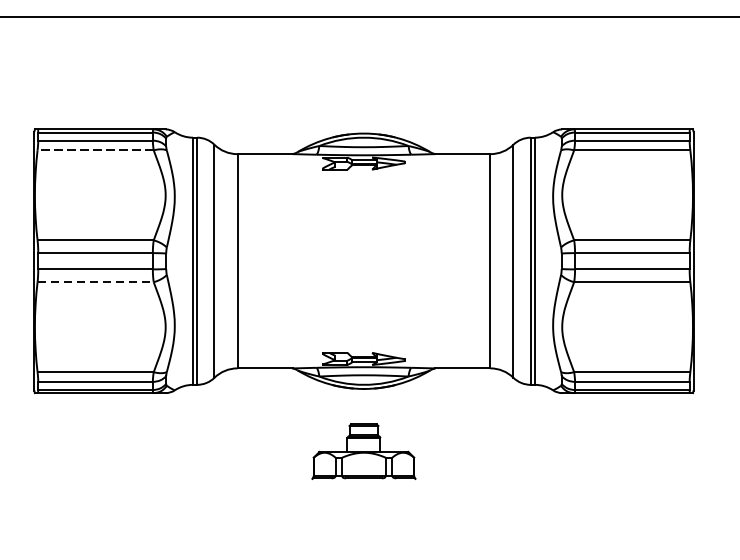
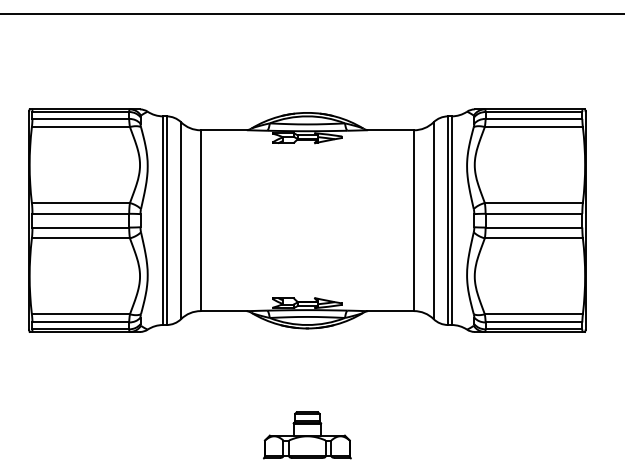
line: (95, 150) -> (80, 127), dashed -> solid
line: (96, 282) -> (81, 238), dashed -> solid
part: (364, 451) -> (307, 435), moved

